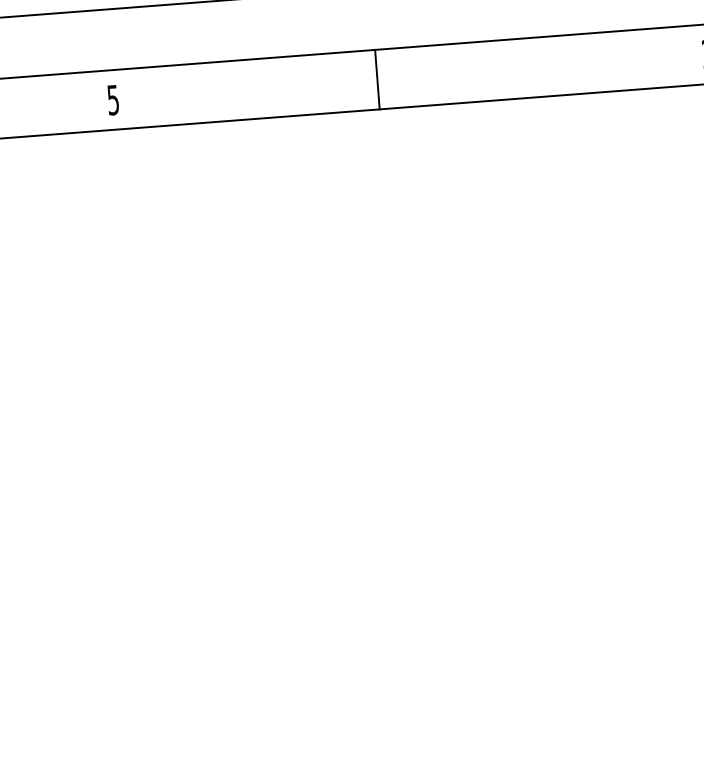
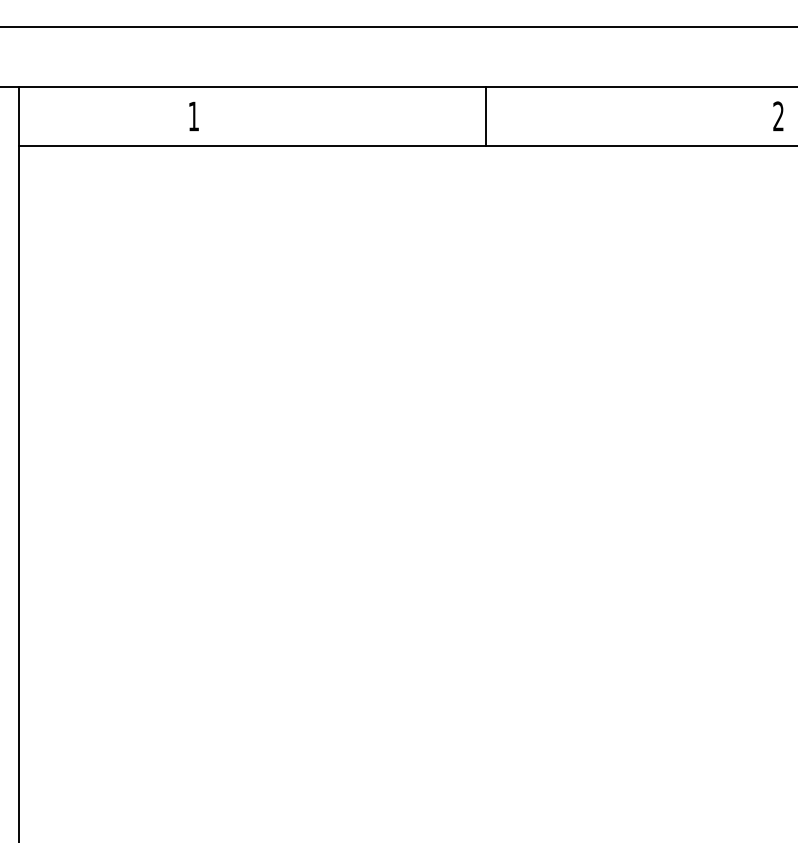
line: (377, 79) -> (486, 116), moved
text: (112, 100) -> (193, 116), 5 -> 1

